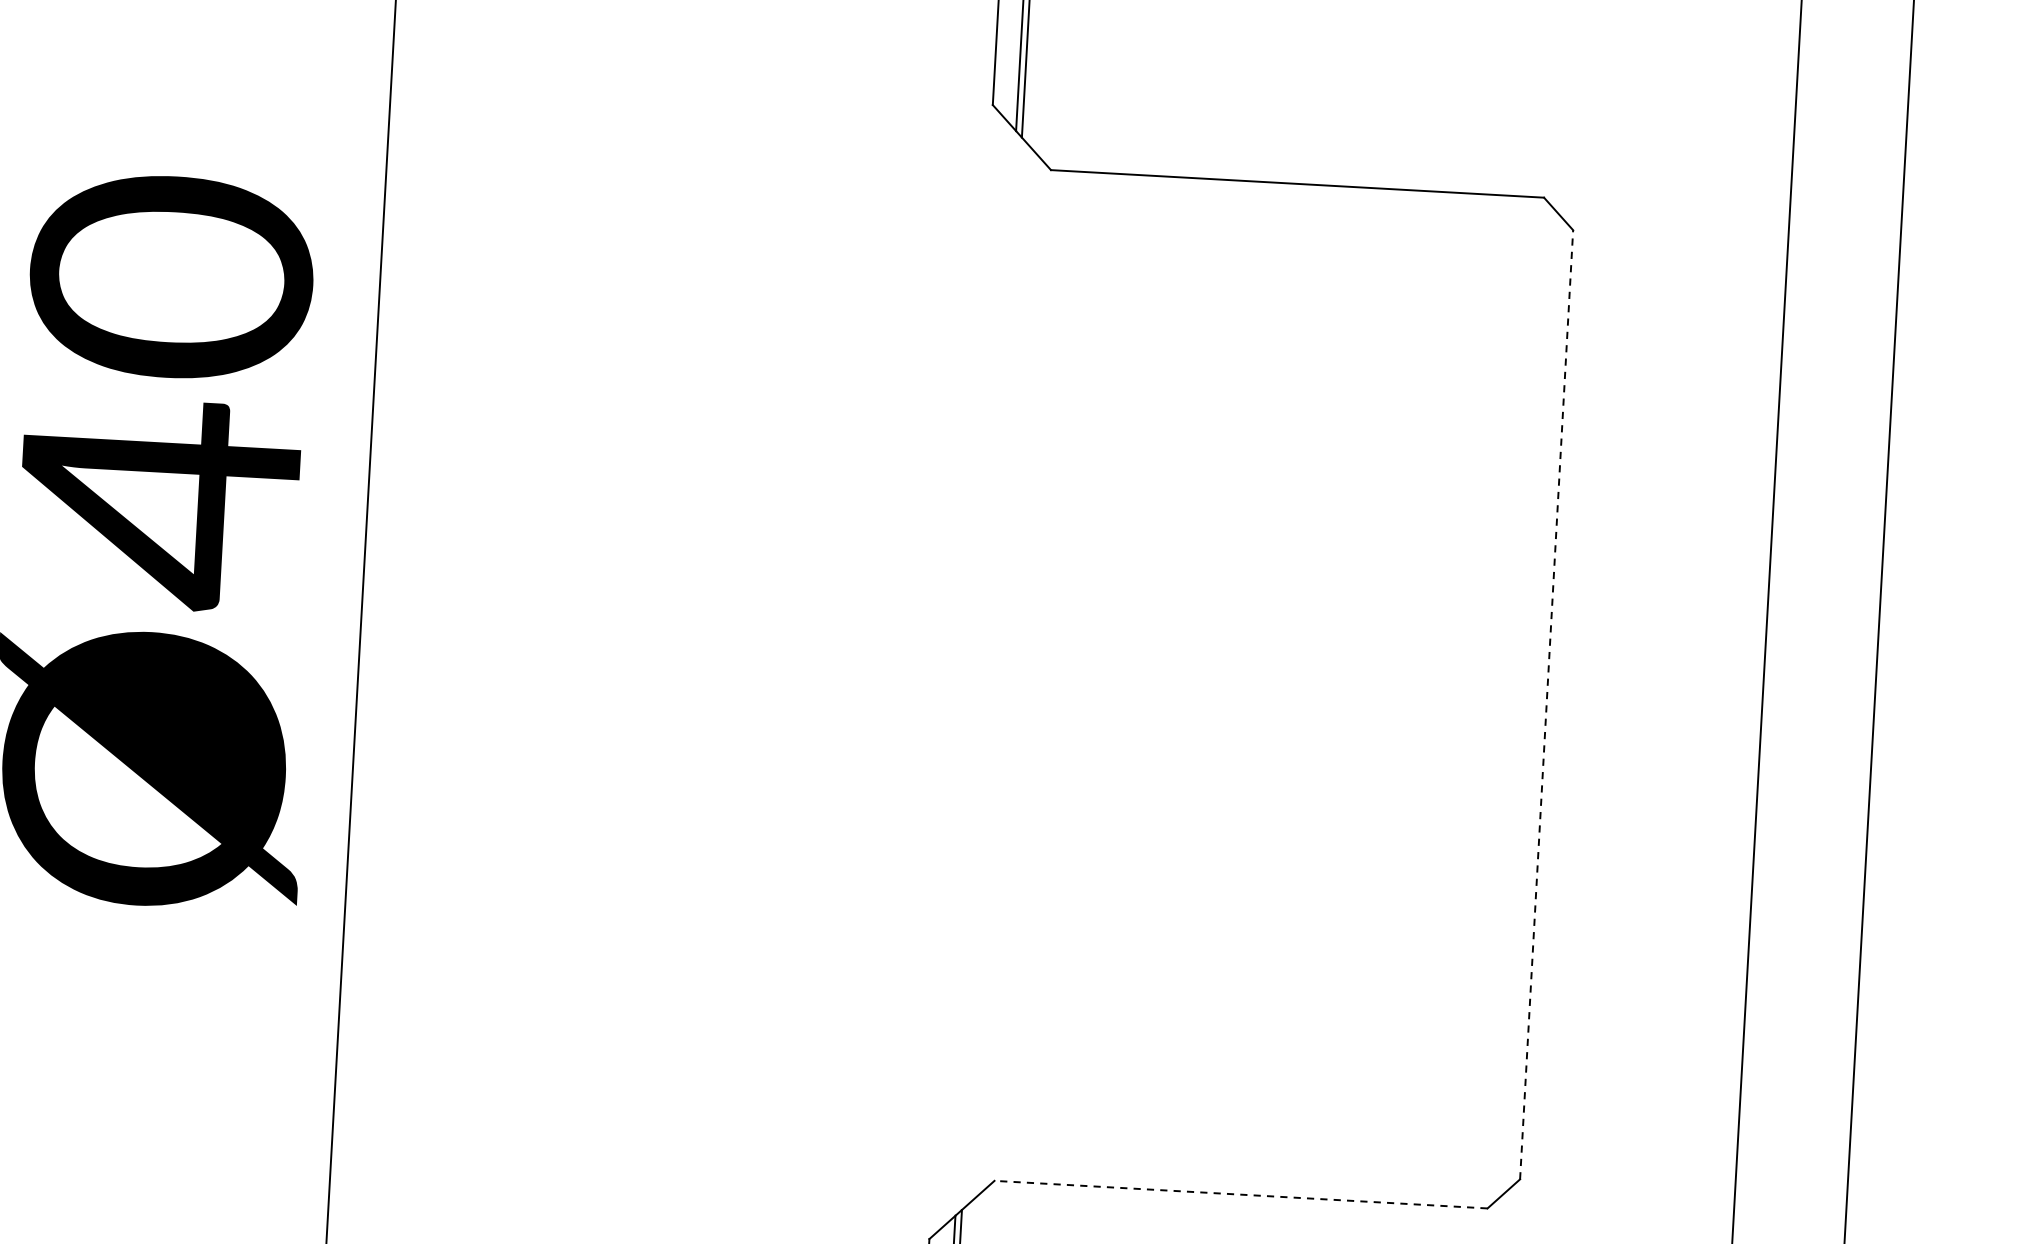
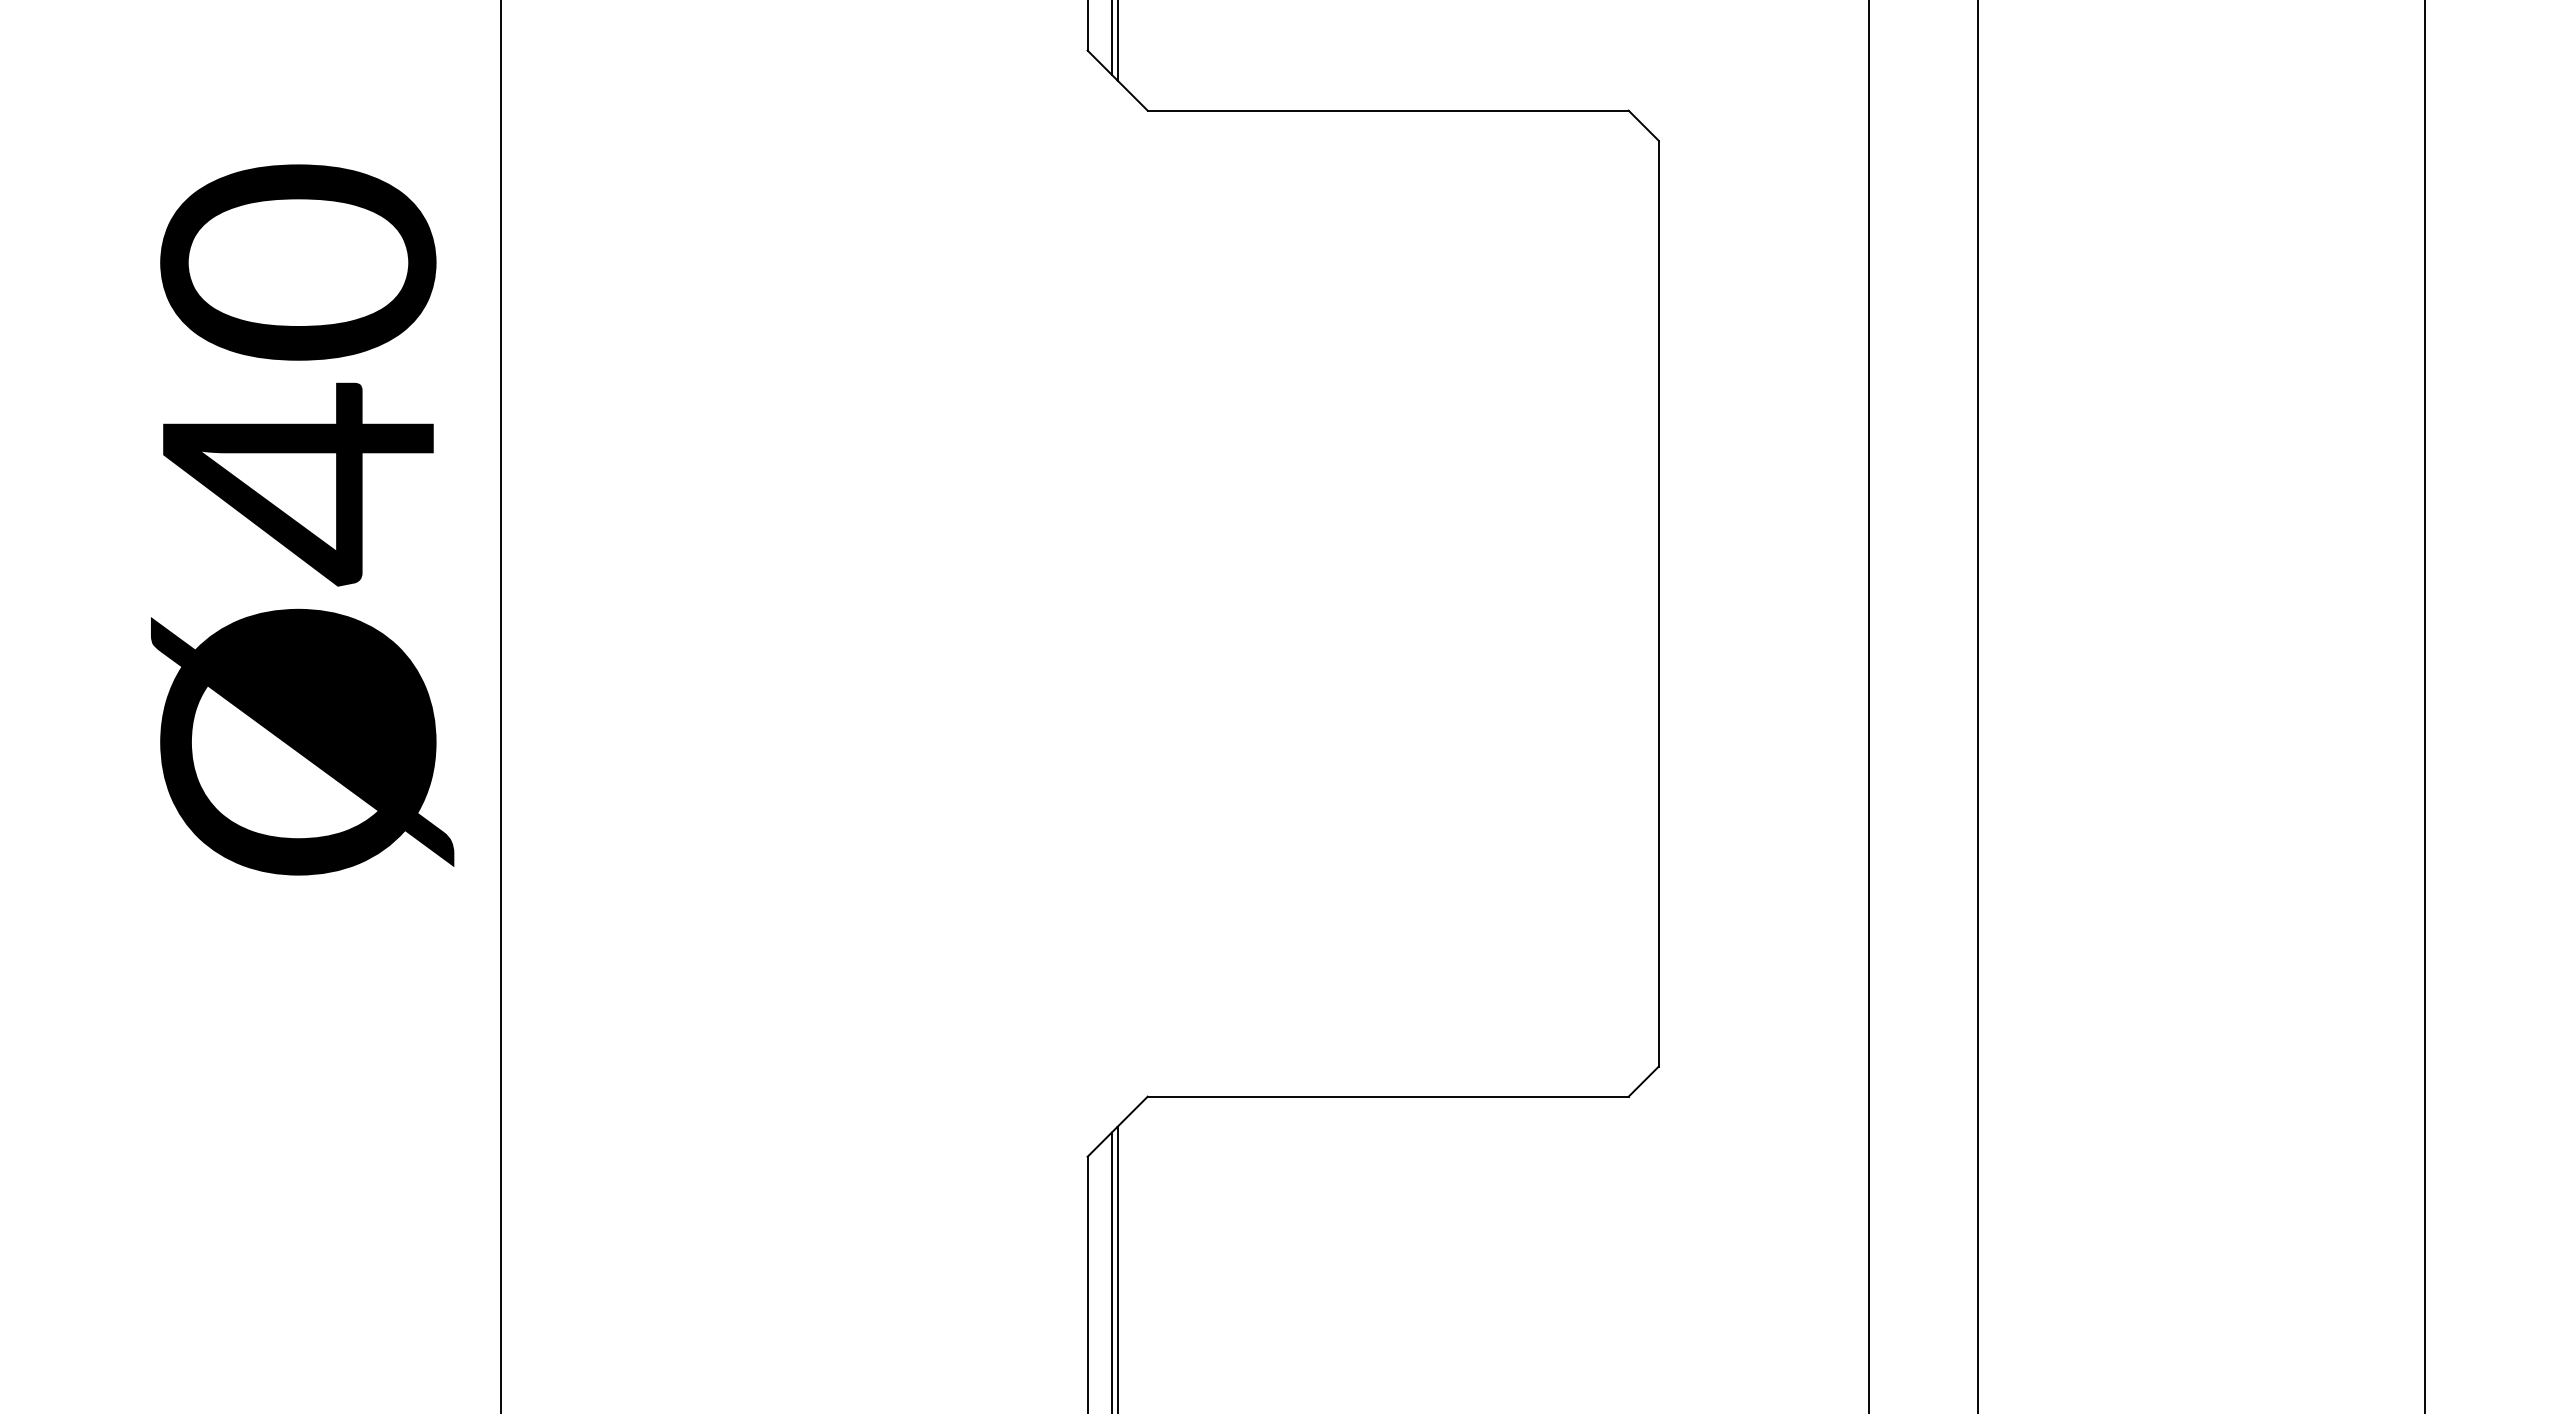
line: (1546, 704) -> (1658, 603), dashed -> solid
line: (1240, 1194) -> (1387, 1096), dashed -> solid

